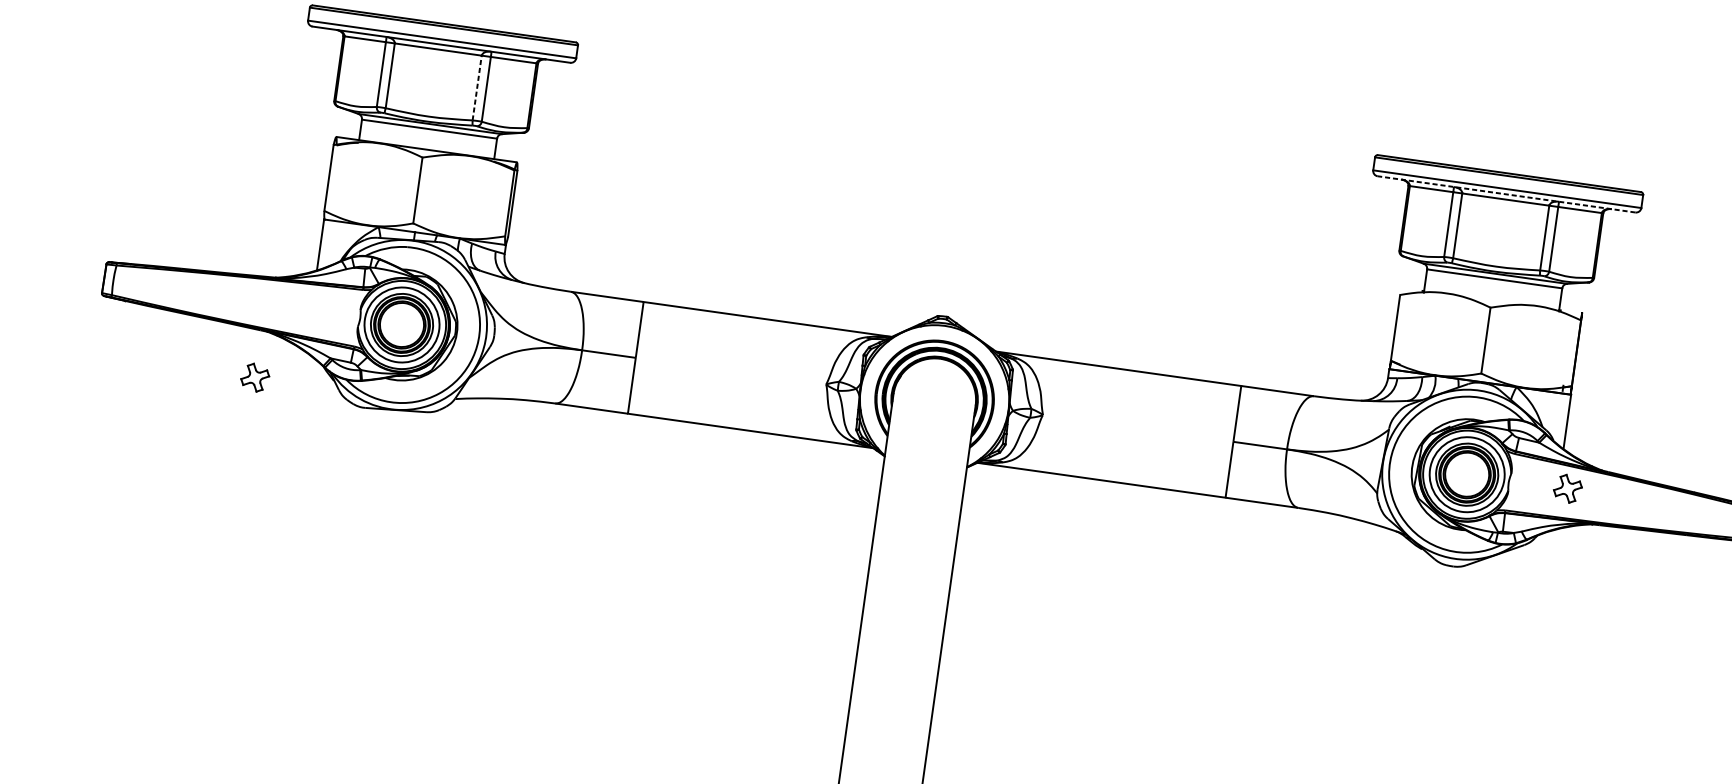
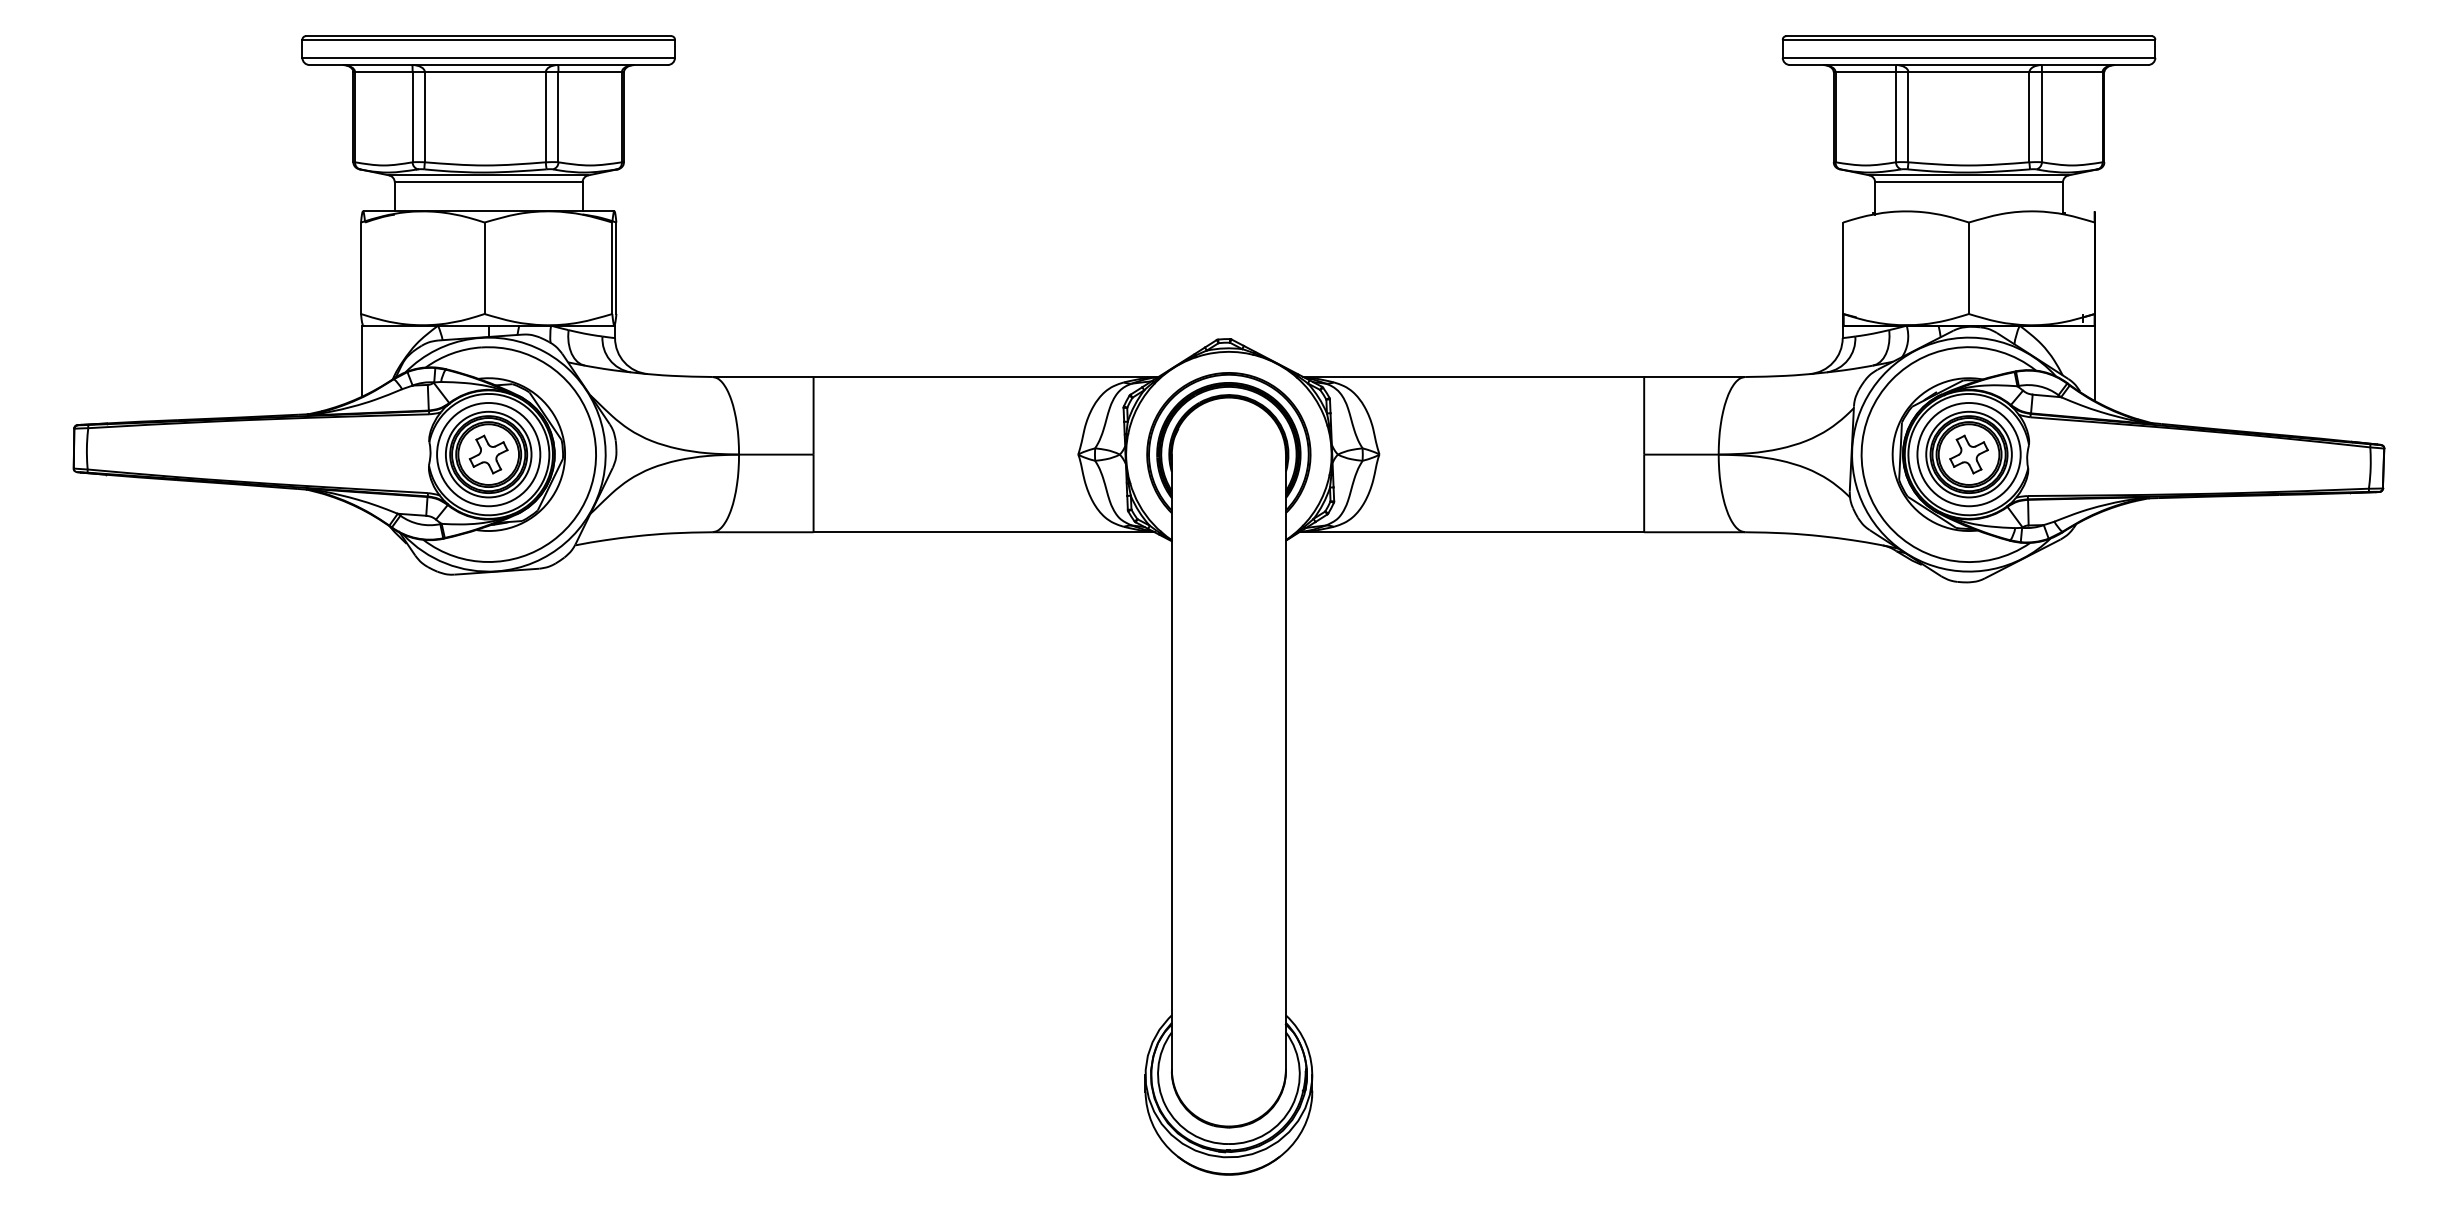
line: (477, 87) -> (545, 116), dashed -> solid
line: (1506, 194) -> (1968, 65), dashed -> solid
part: (255, 377) -> (488, 454), moved
part: (1567, 488) -> (1968, 454), moved

